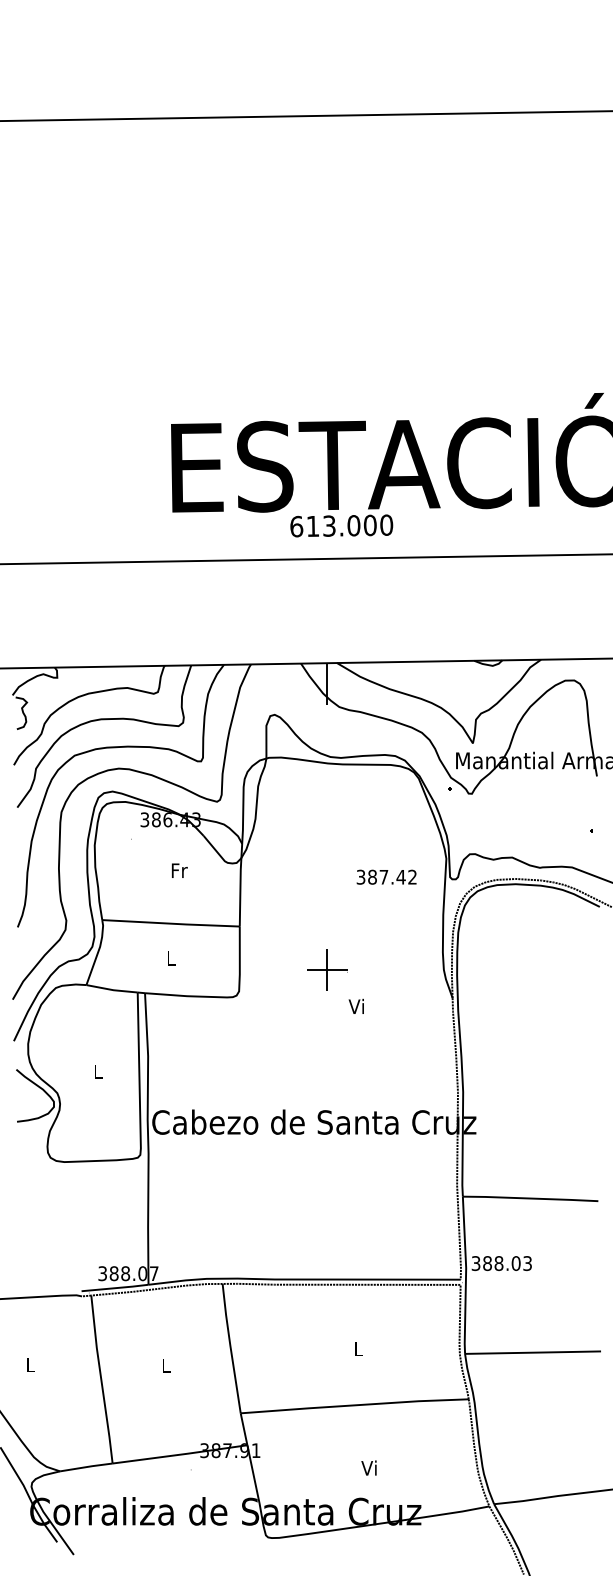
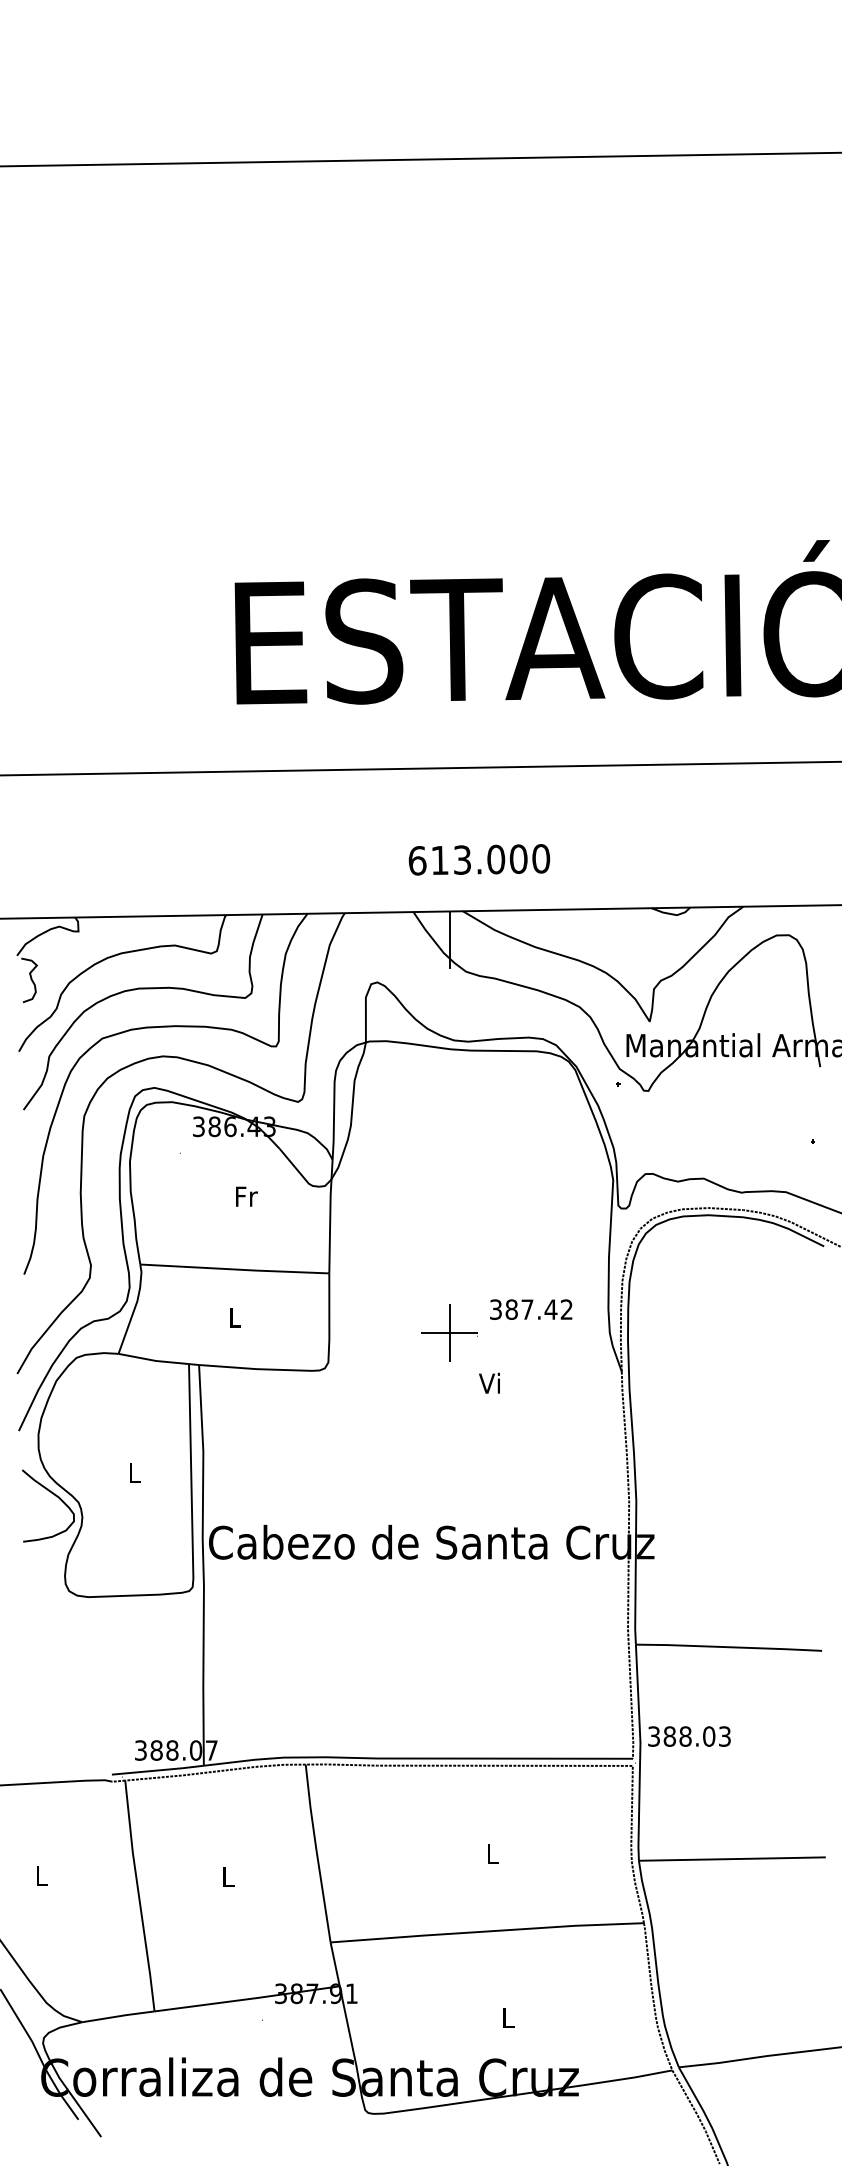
text: (341, 525) -> (479, 859), moved
text: (386, 877) -> (531, 1309), moved
text: (368, 1467) -> (506, 2017), Vi -> L

